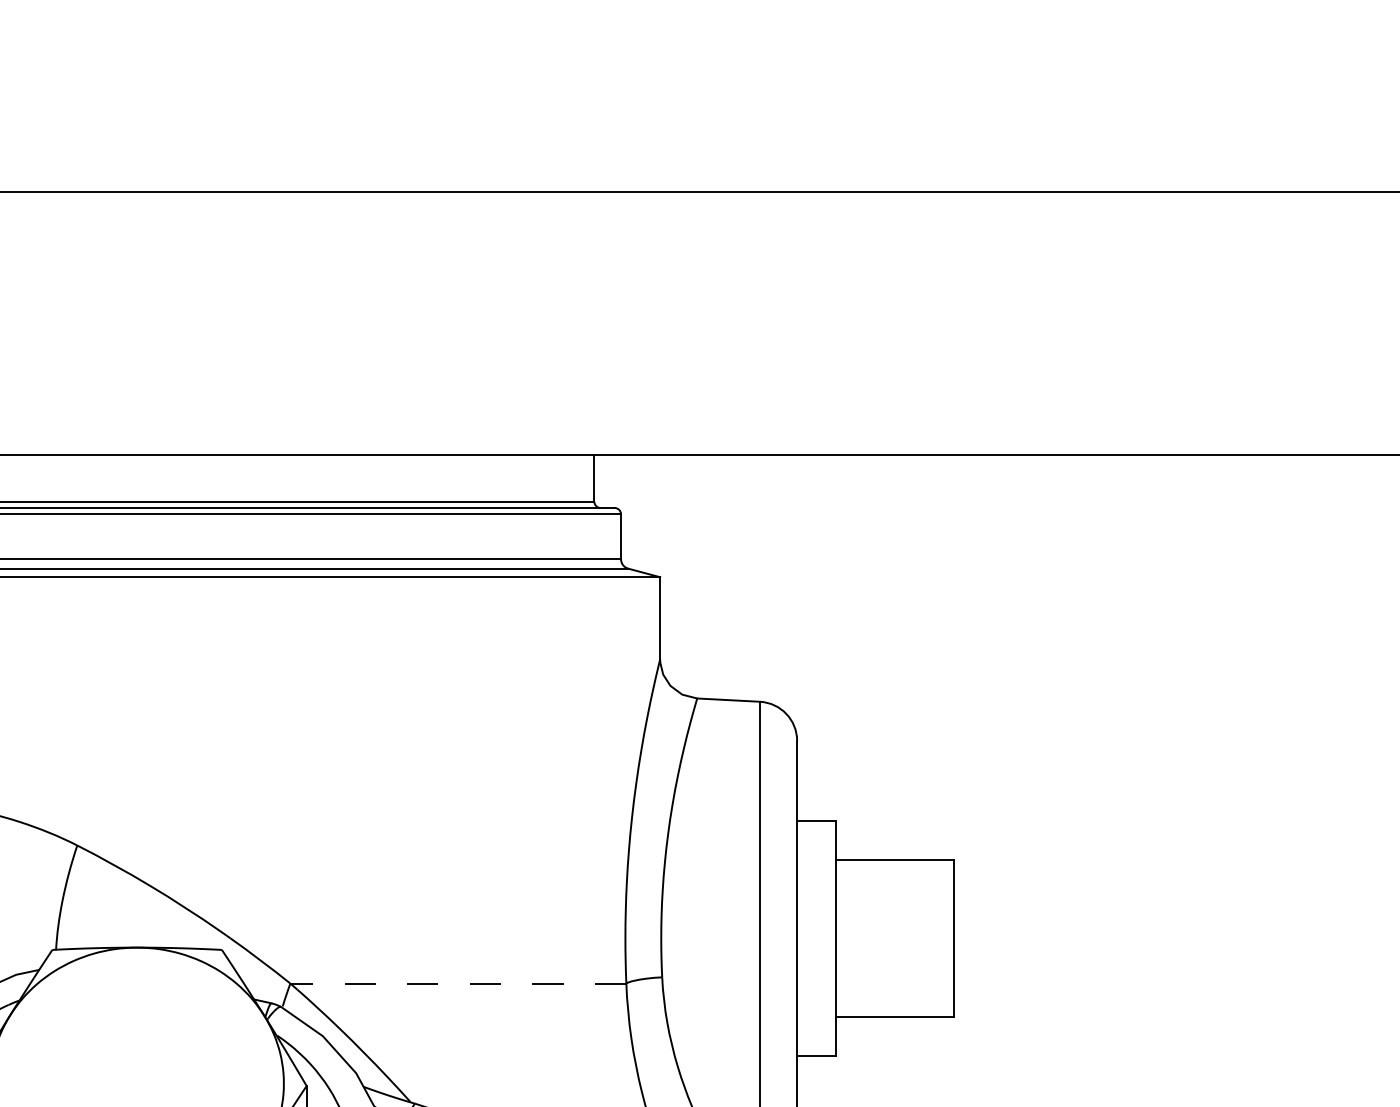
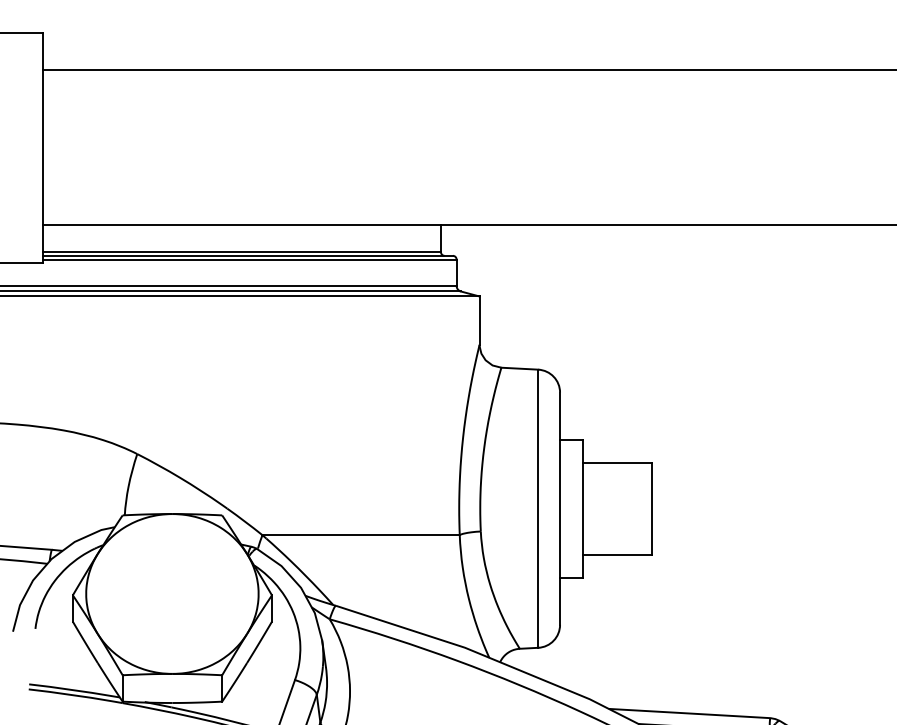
line: (459, 984) -> (361, 535), dashed -> solid

